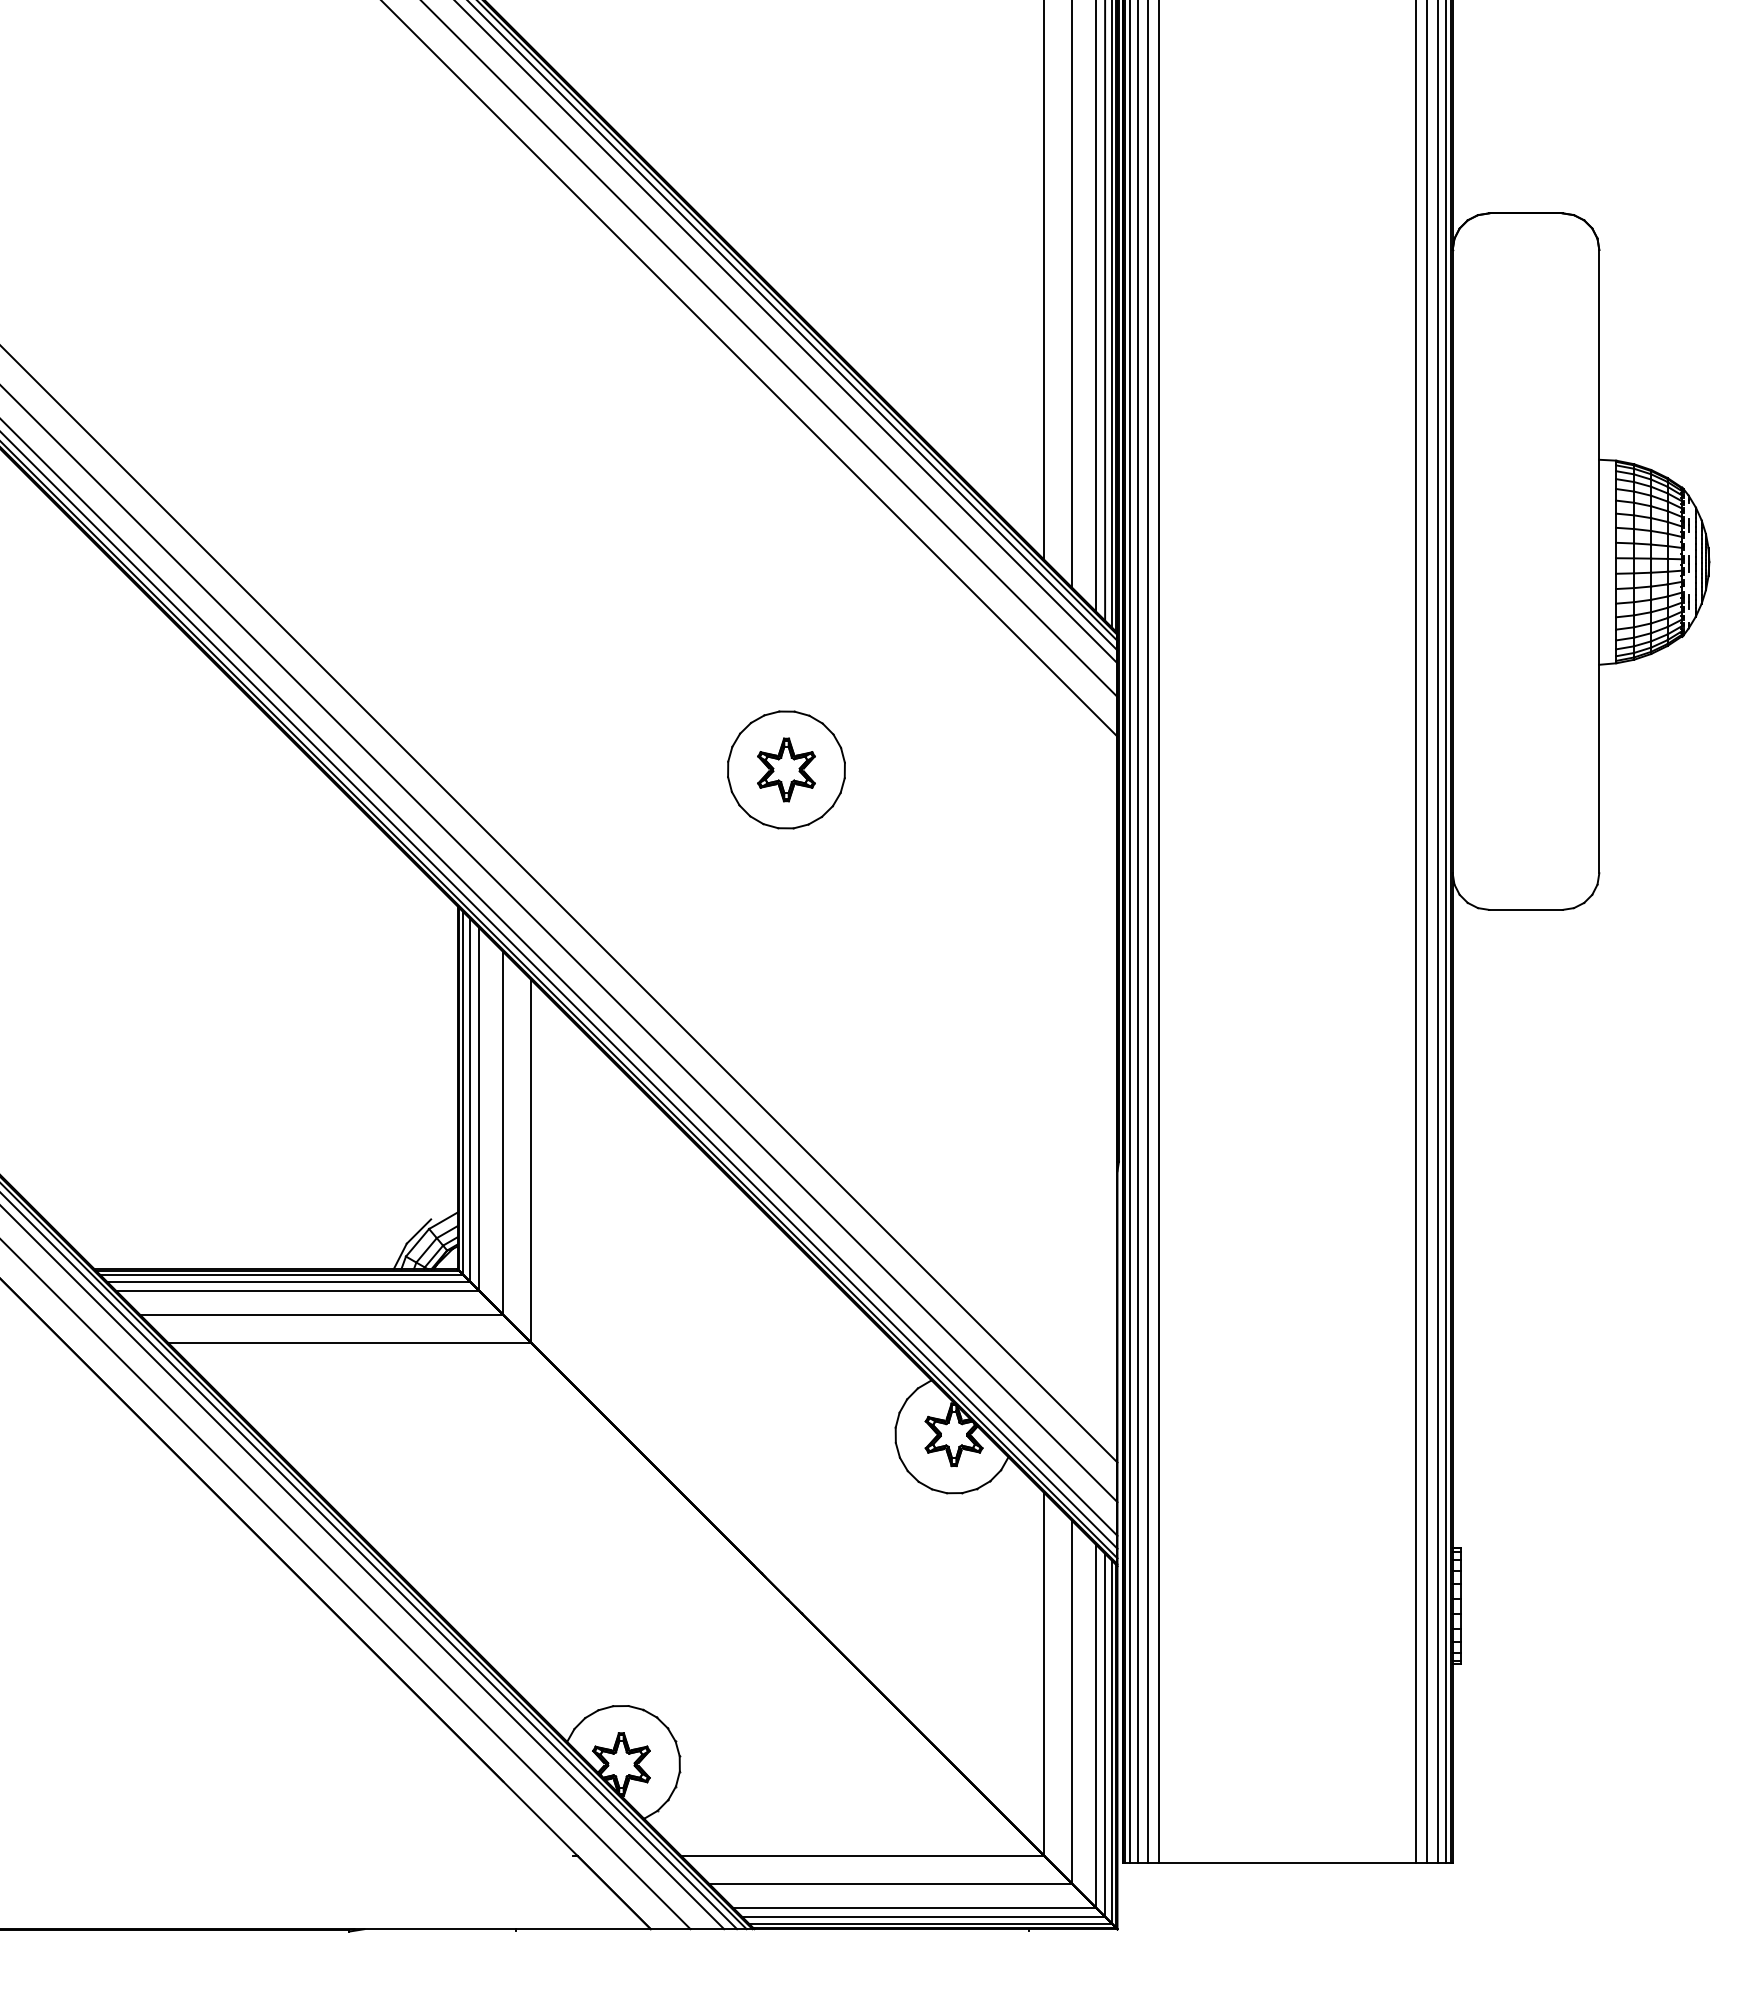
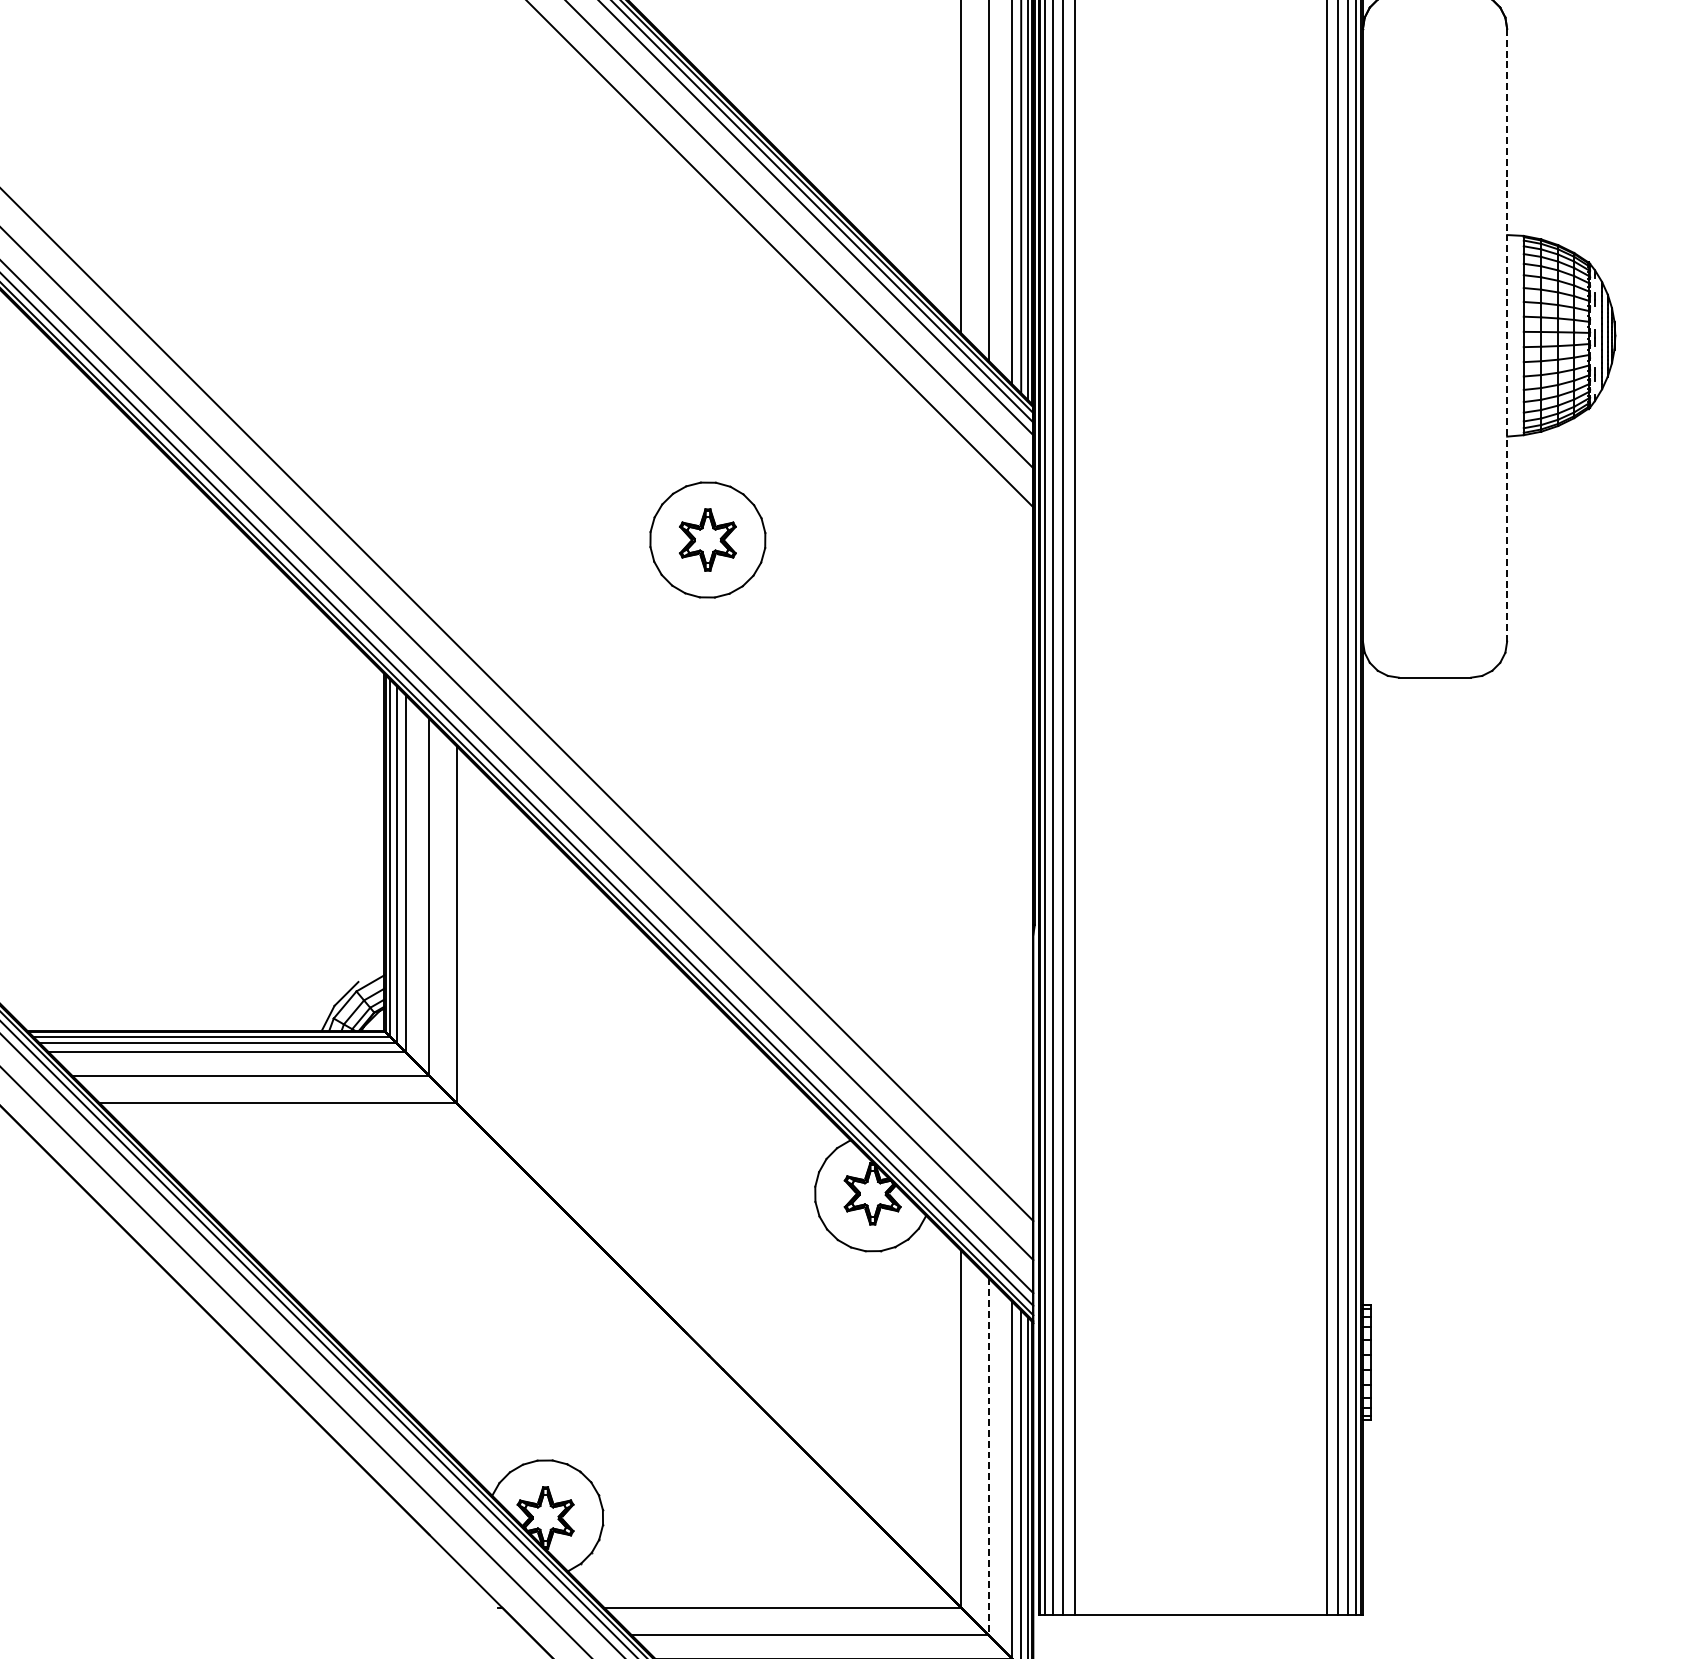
line: (1599, 561) -> (1507, 335), solid -> dashed
line: (1072, 1702) -> (989, 1457), solid -> dashed

